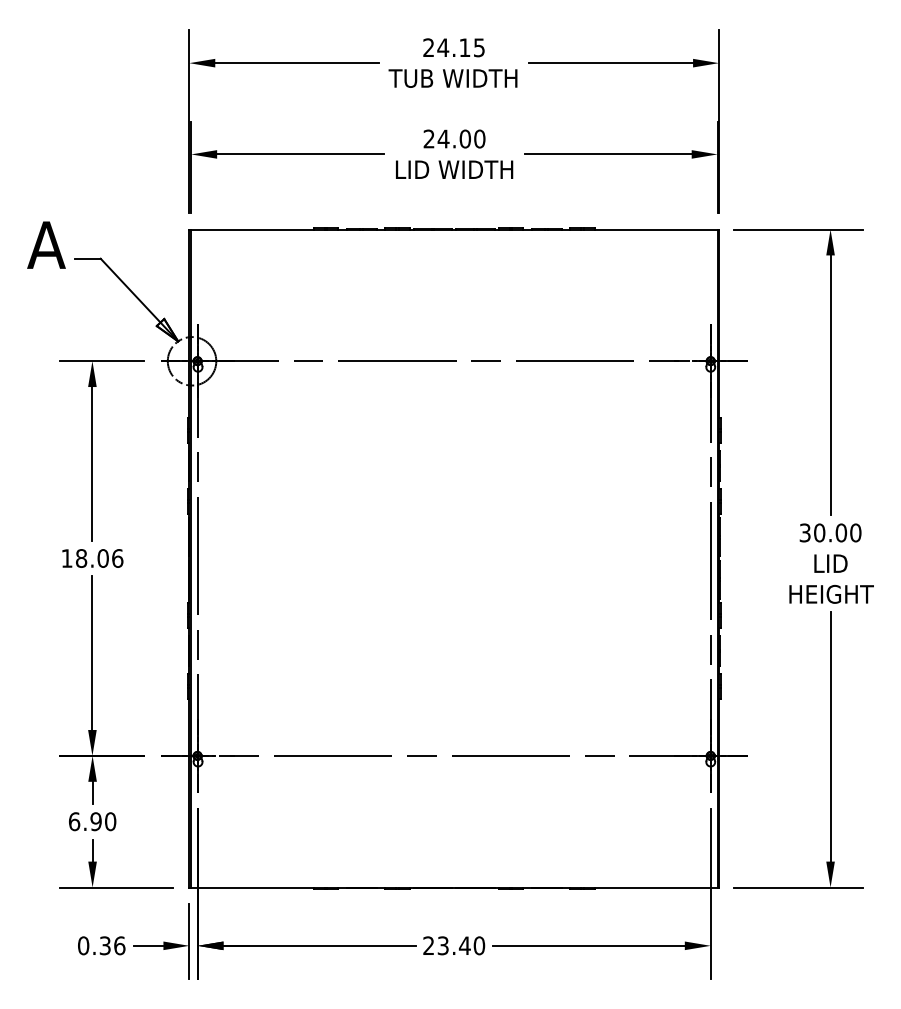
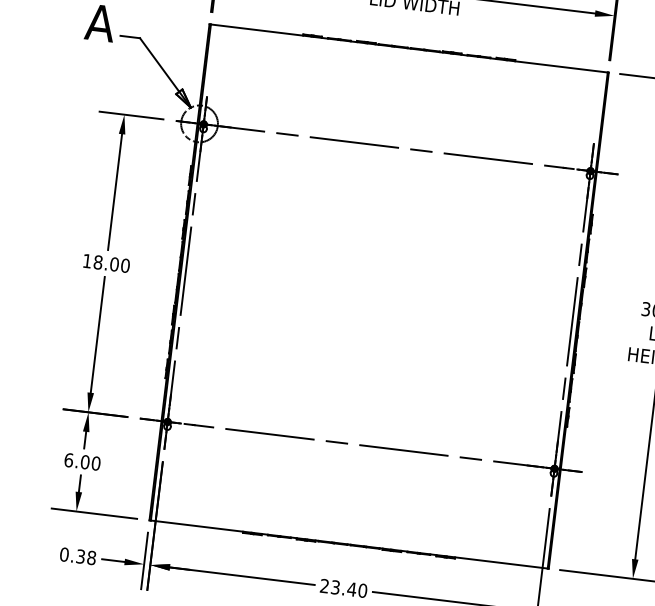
text: (117, 558) -> (125, 265), 18.06 -> 18.00
text: (95, 821) -> (84, 462), 6.90 -> 6.00
text: (119, 945) -> (91, 557), 0.36 -> 0.38

